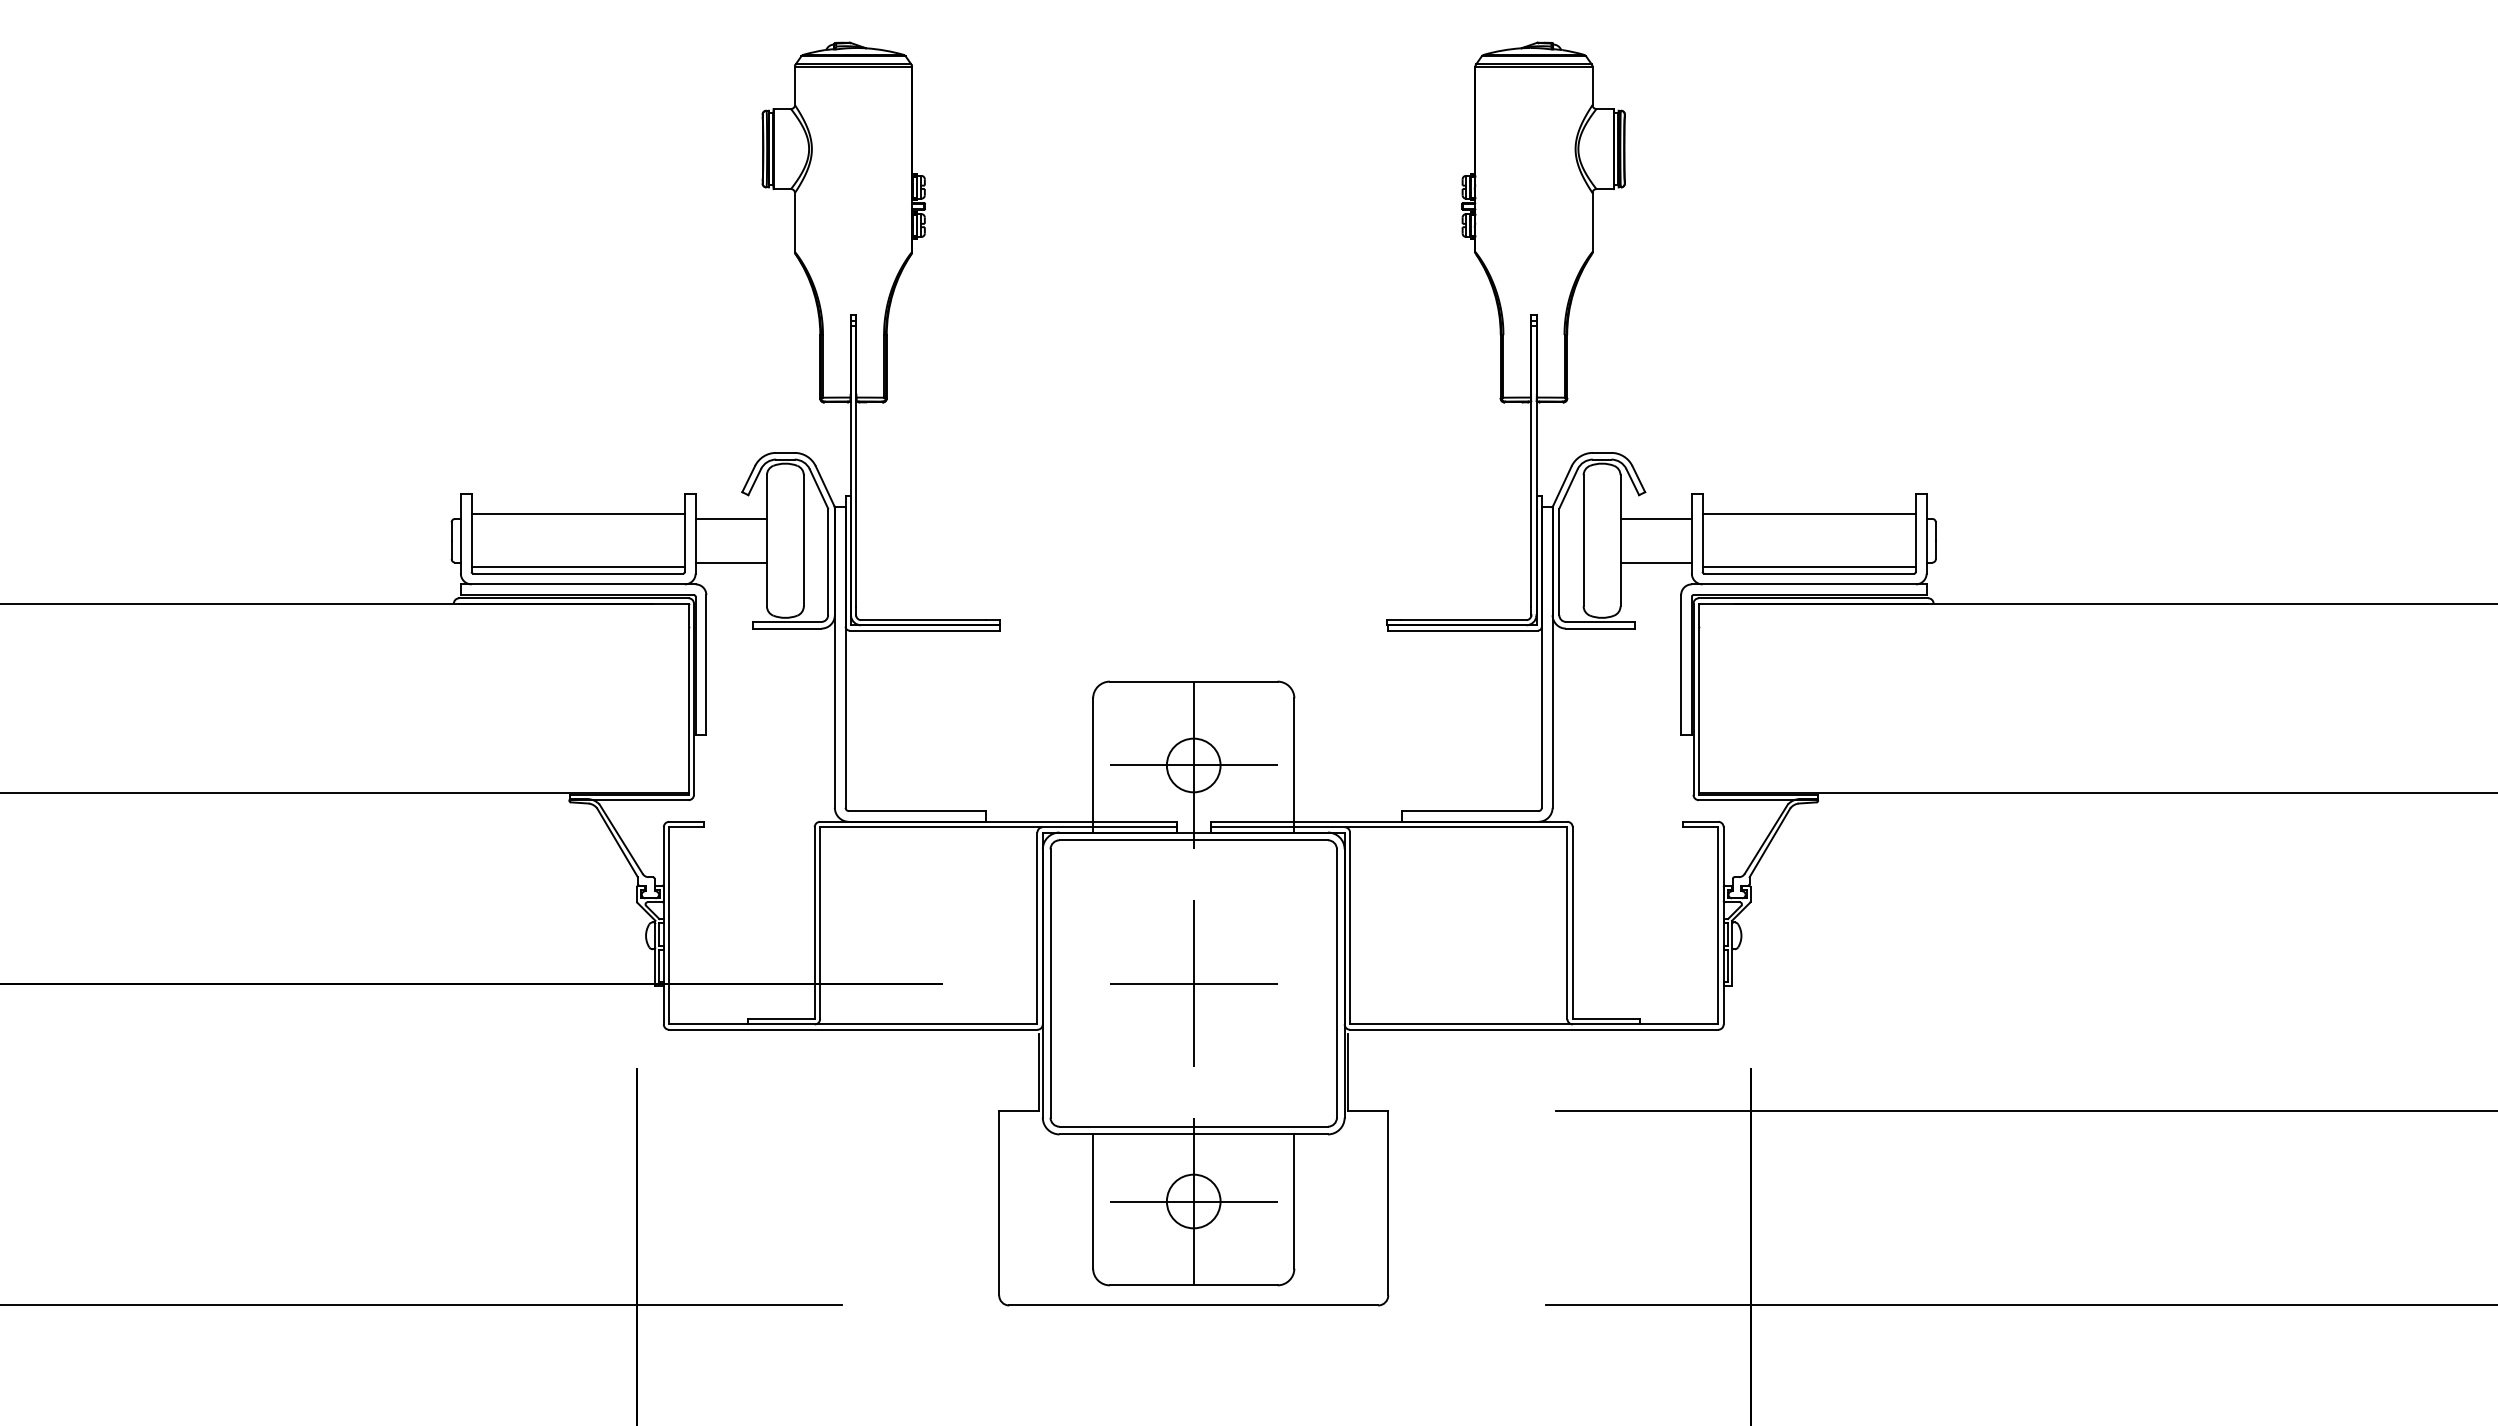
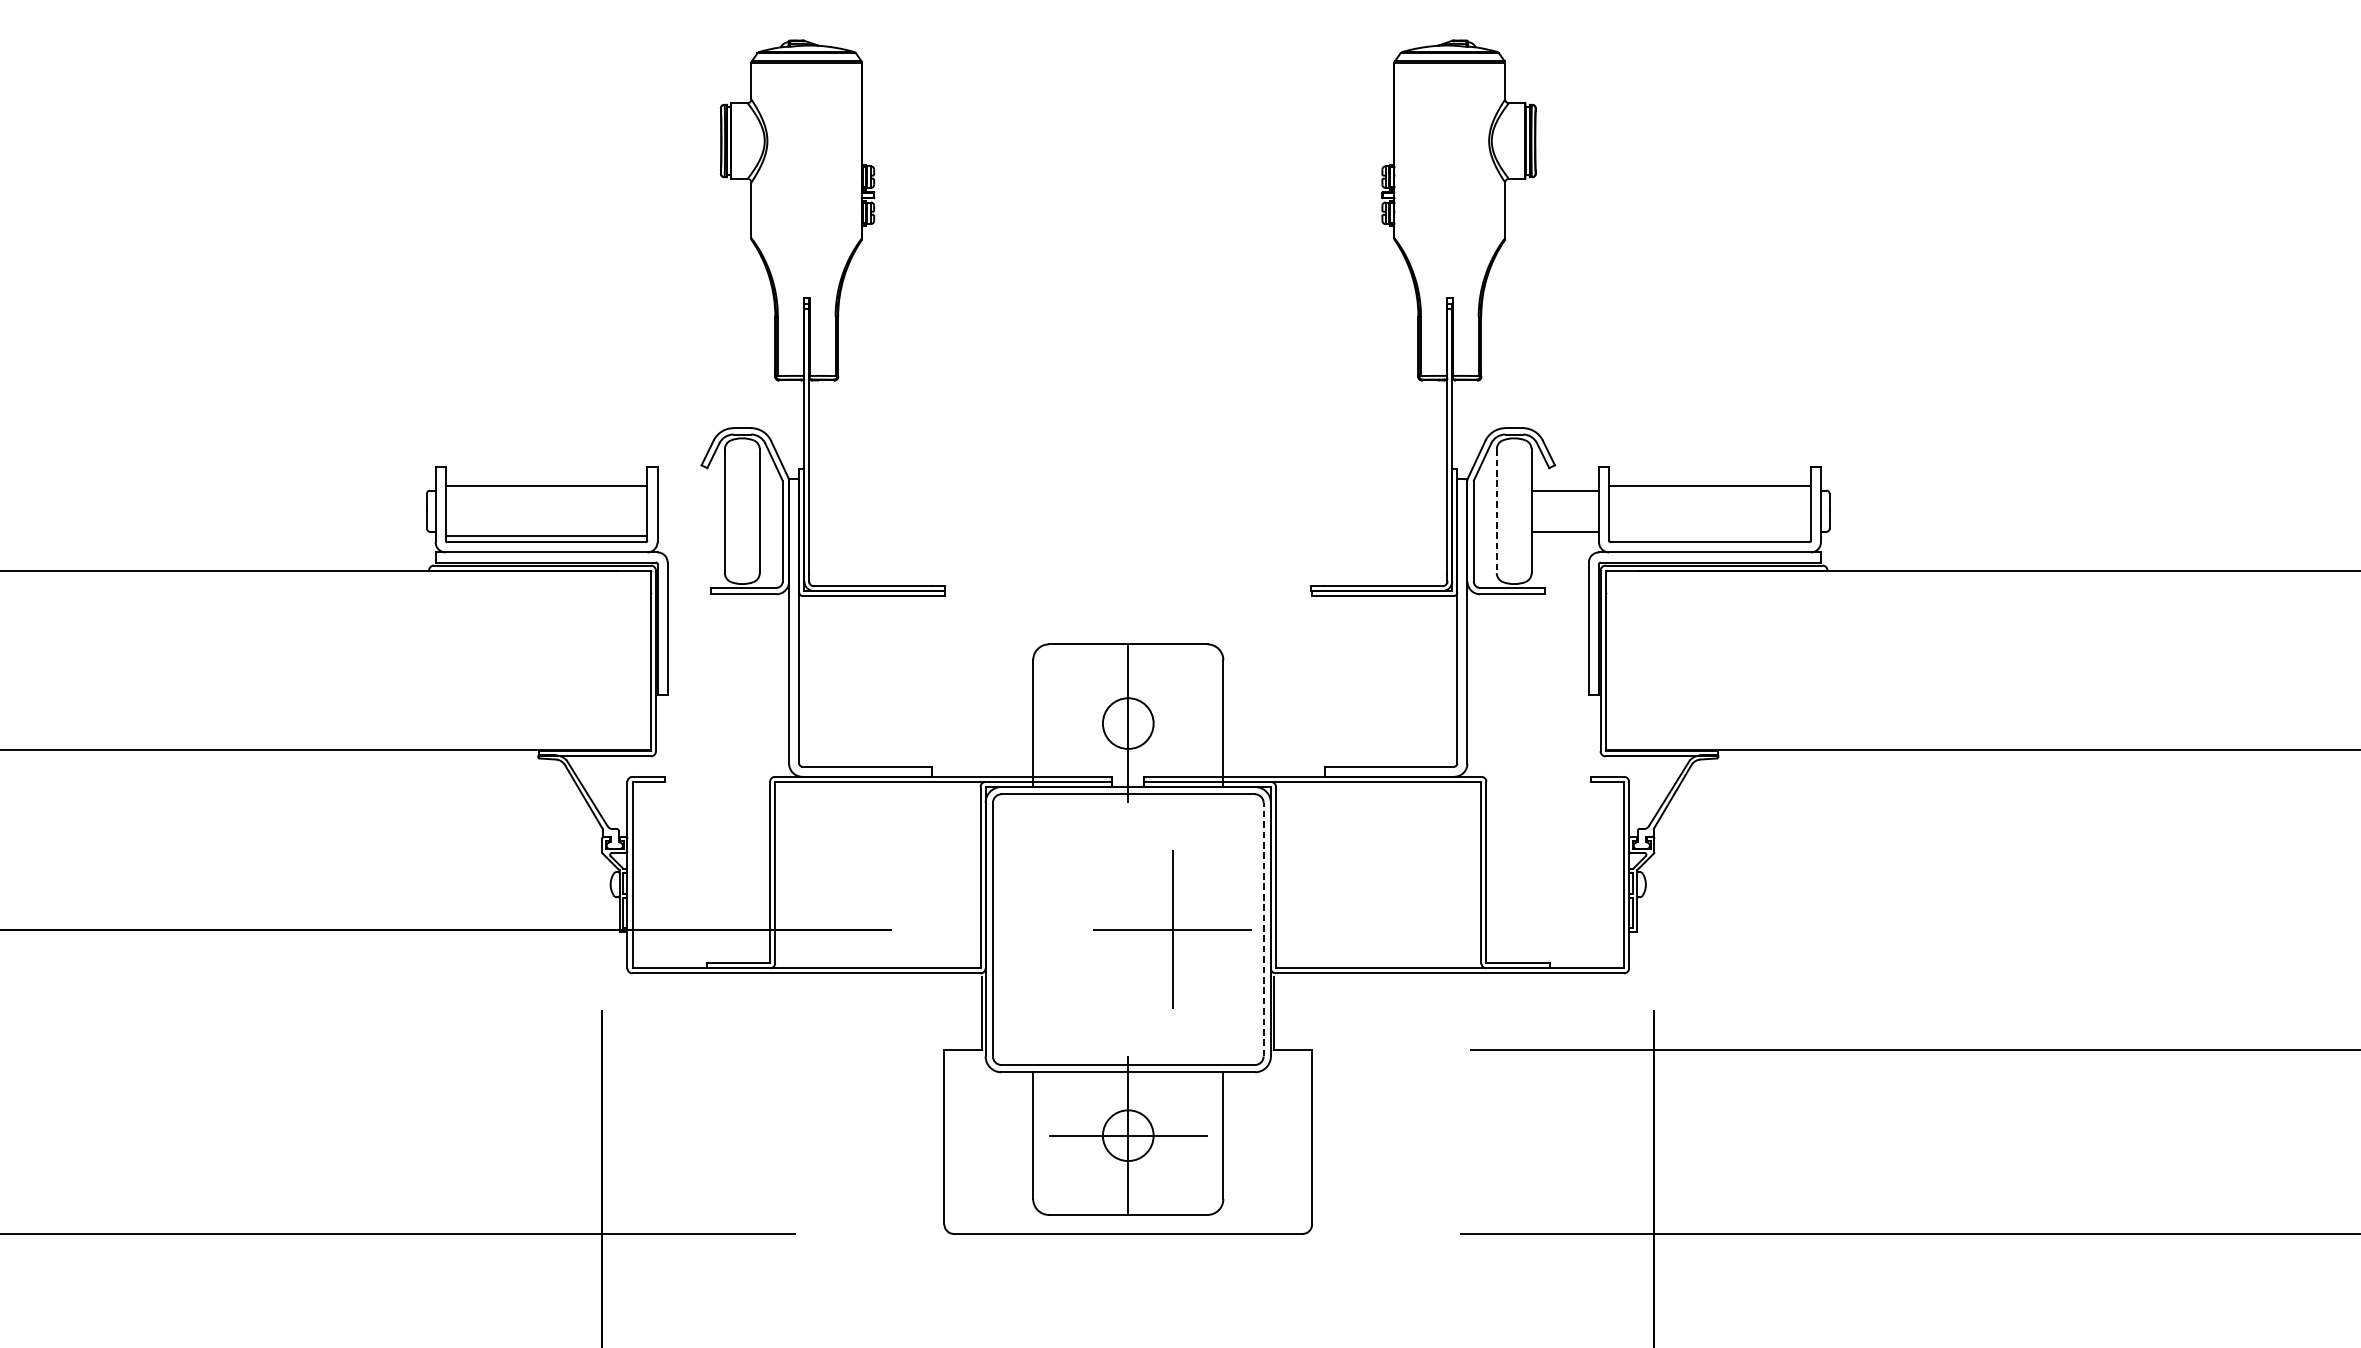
line: (730, 518) -> (690, 490), removed
line: (1583, 540) -> (1496, 510), solid -> dashed
line: (730, 562) -> (690, 531), removed
line: (1808, 567) -> (1709, 536), removed
line: (1193, 765) -> (1128, 723), removed
part: (1193, 983) -> (1172, 929), moved
line: (1336, 983) -> (1263, 929), solid -> dashed

